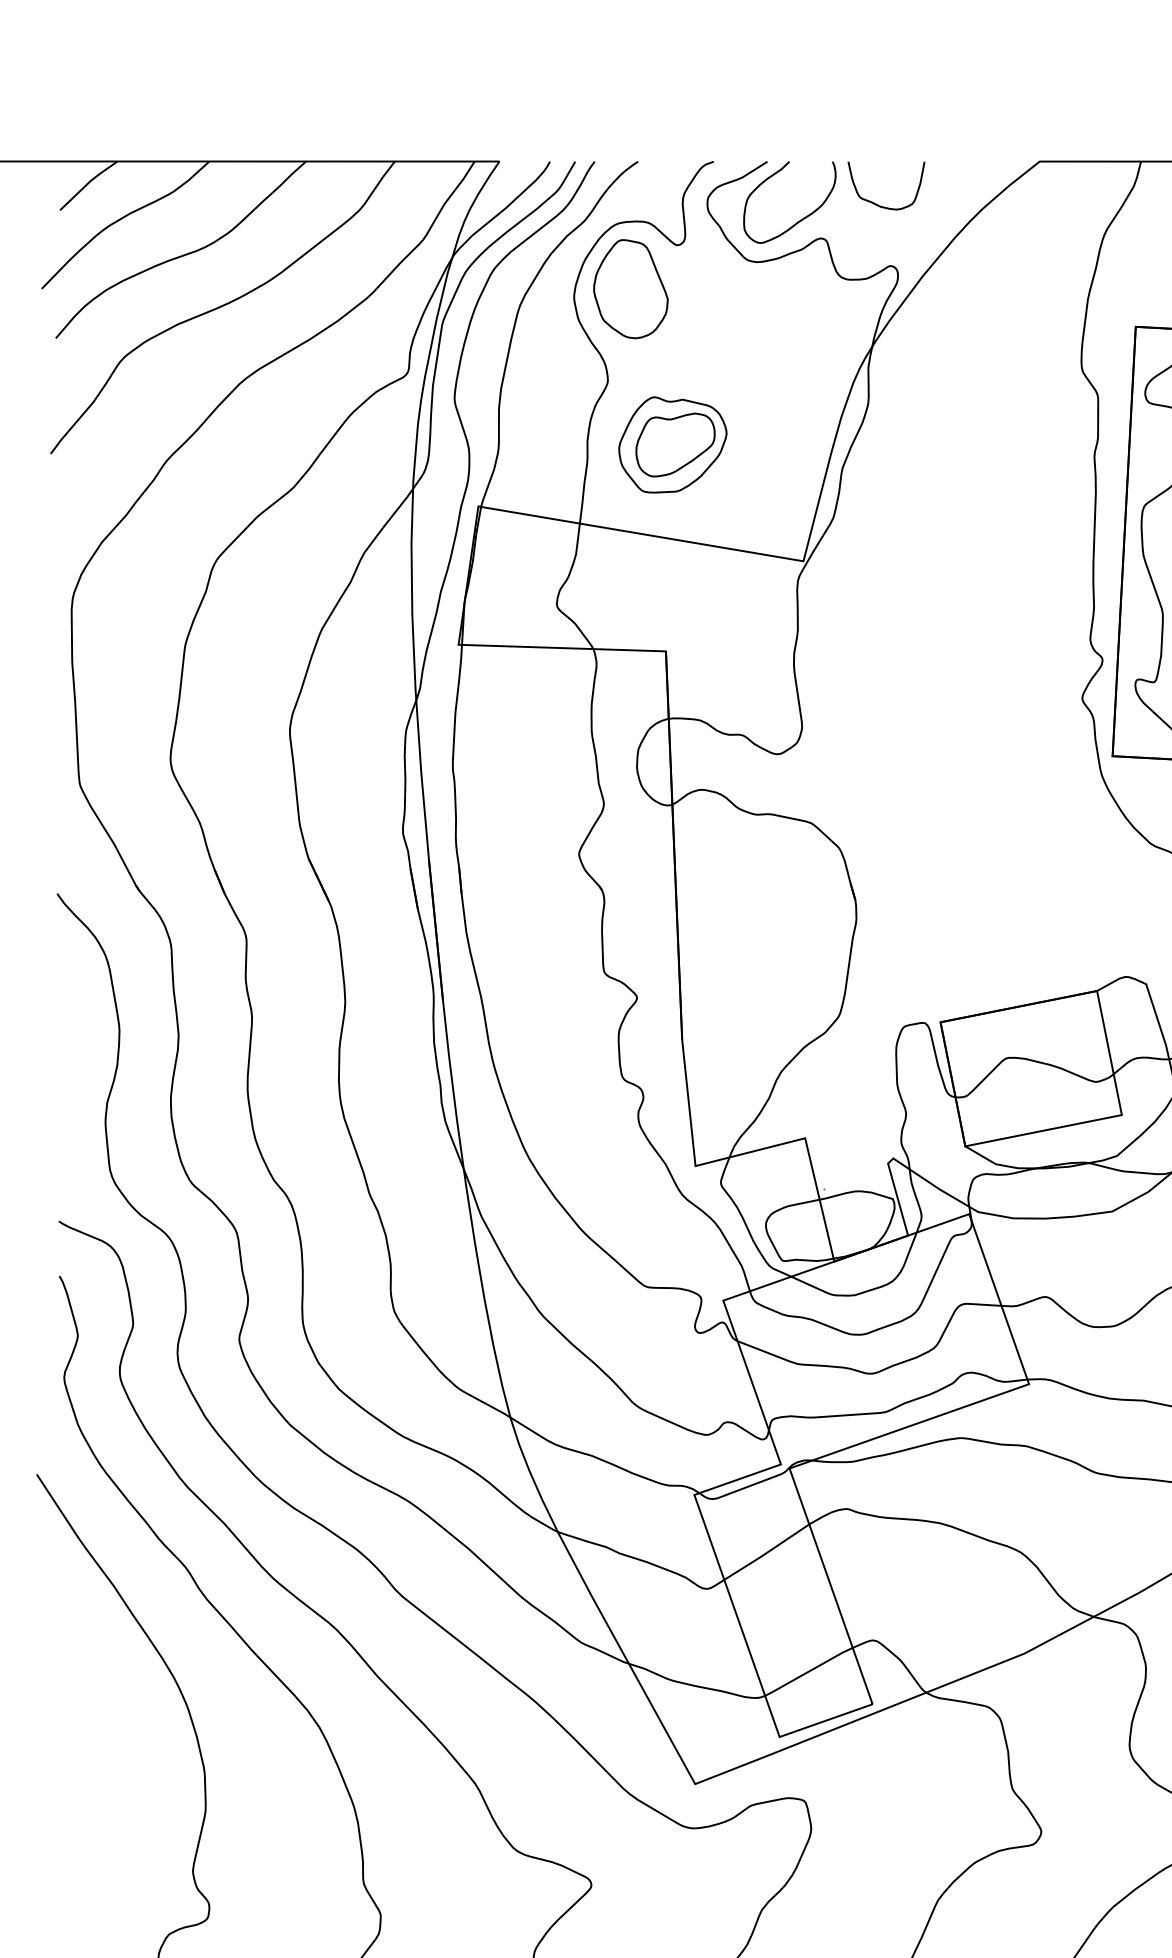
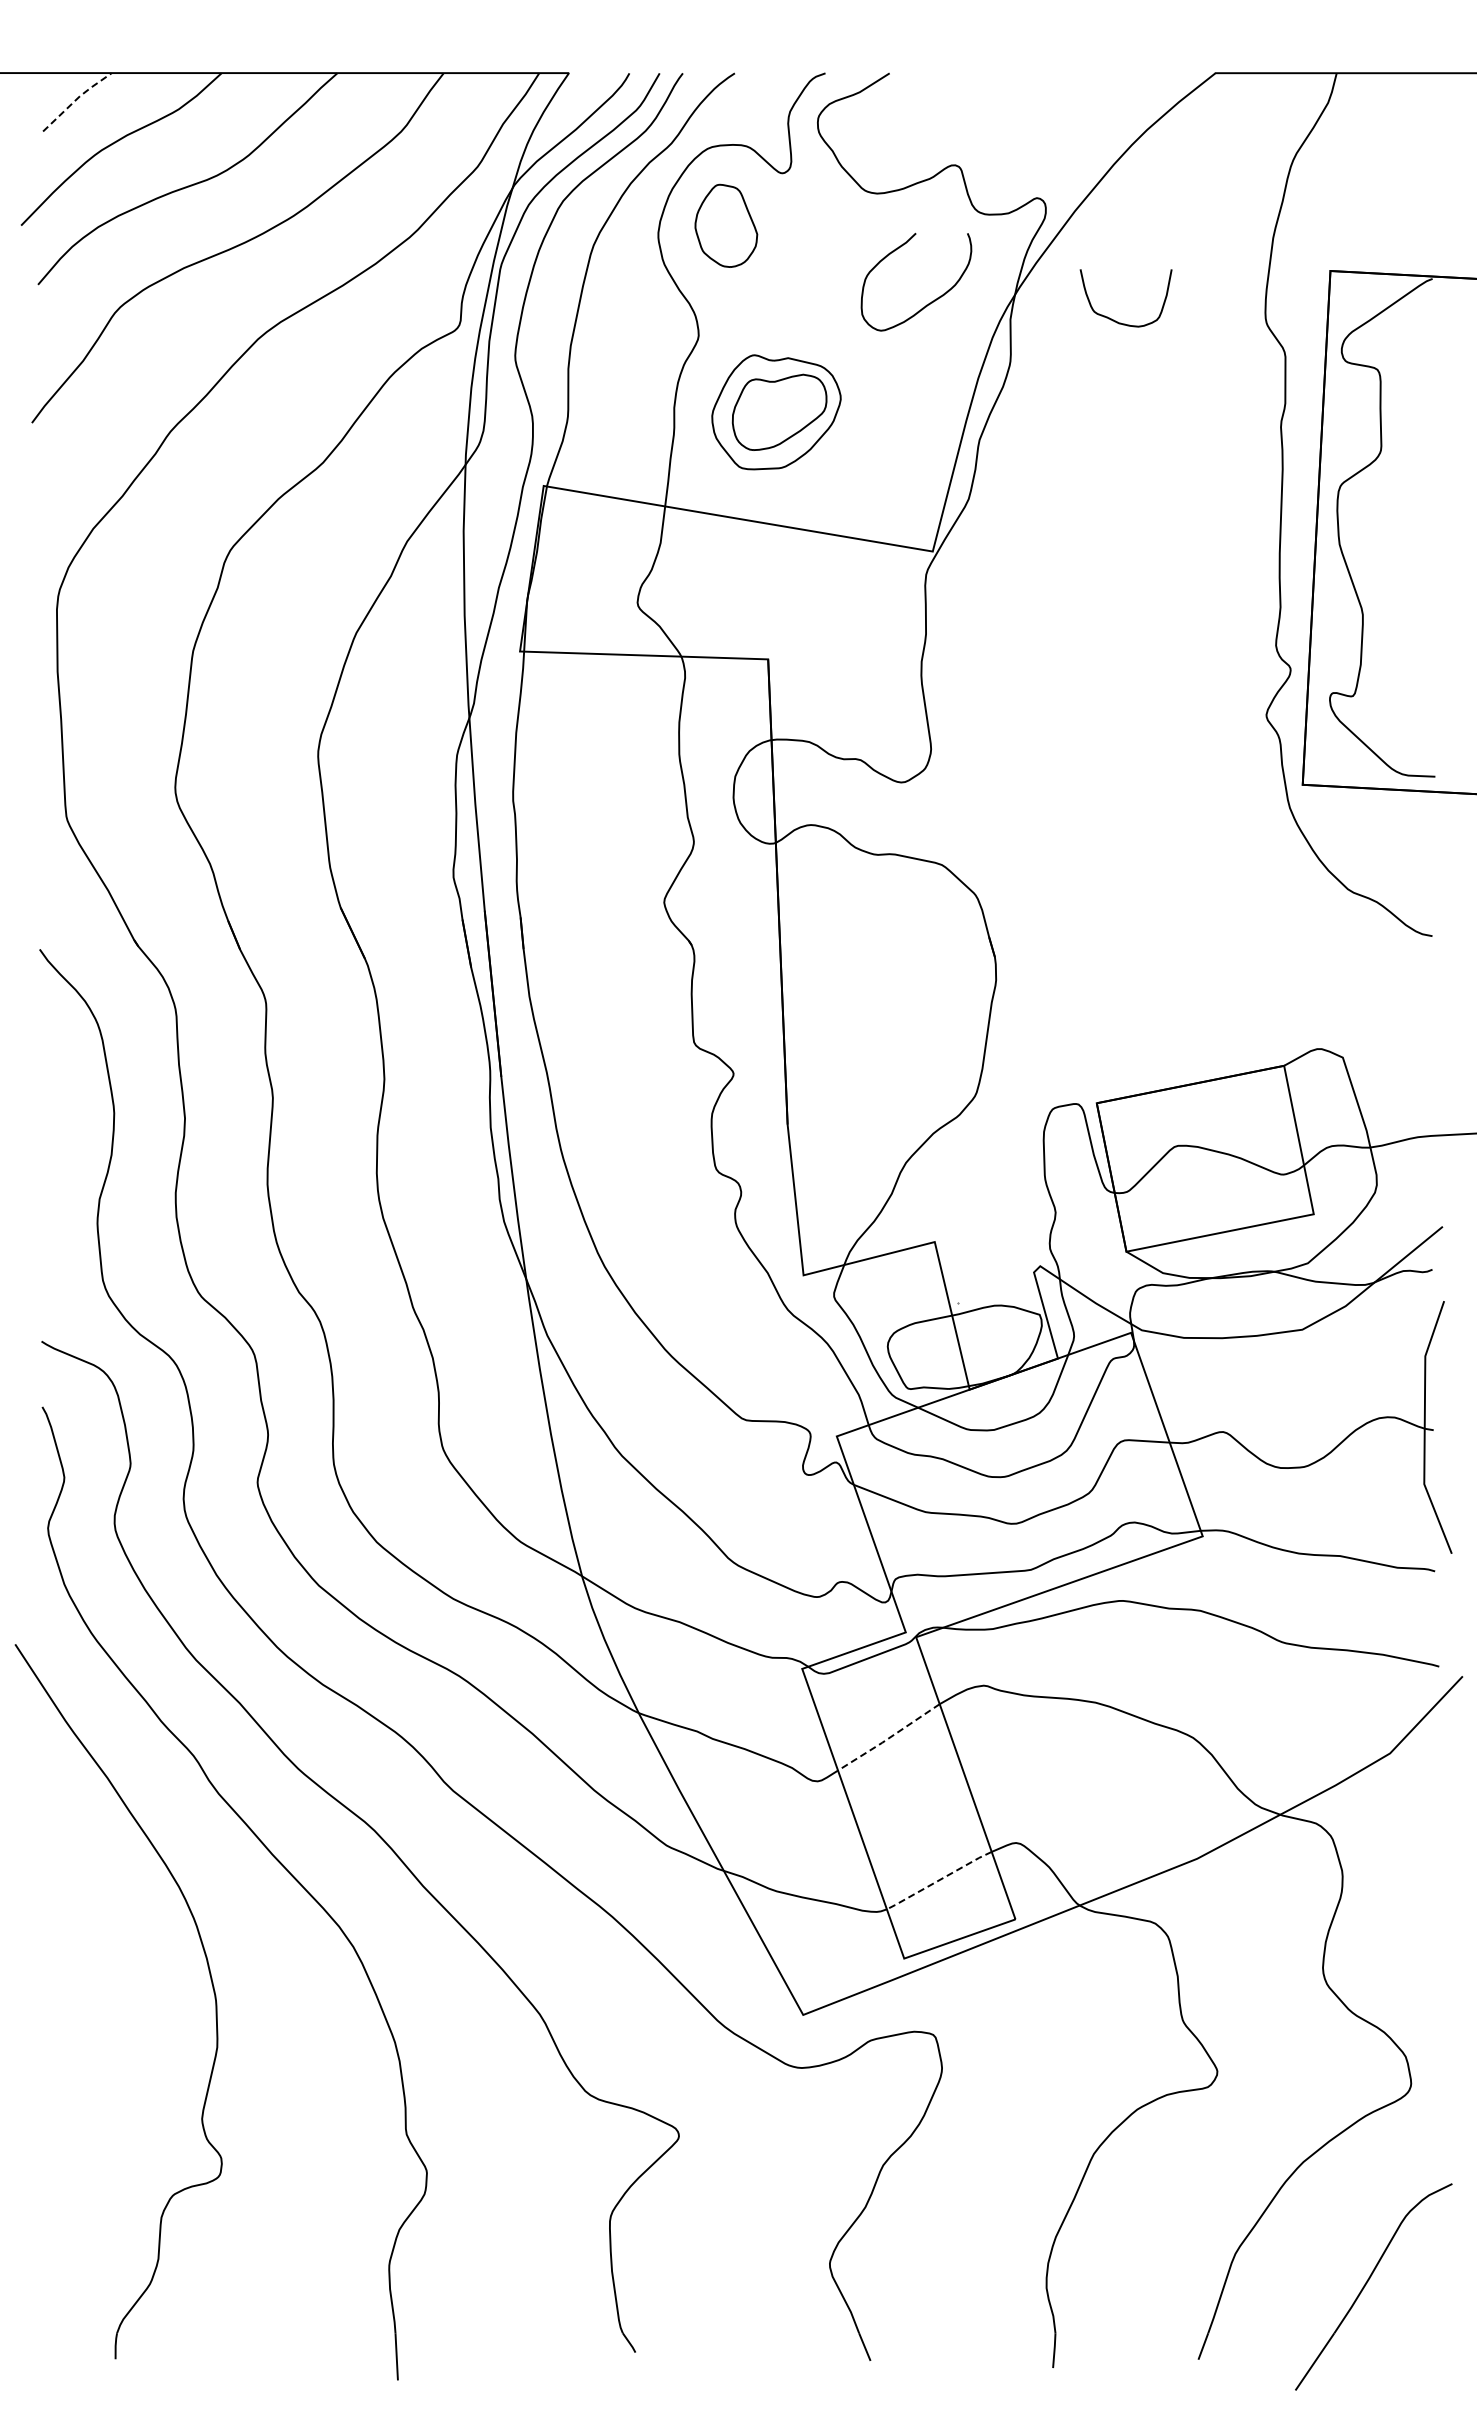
line: (88, 183) -> (77, 99), solid -> dashed
curve: (877, 204) -> (1115, 320), moved
curve: (800, 219) -> (929, 302), moved
part: (631, 288) -> (726, 225), size x0.7
line: (766, 1553) -> (888, 1738), solid -> dashed
line: (809, 1671) -> (939, 1880), solid -> dashed

